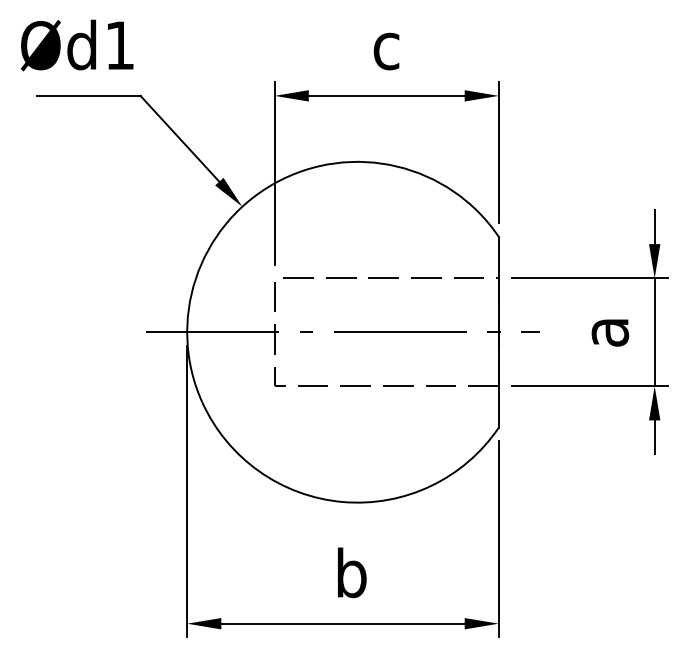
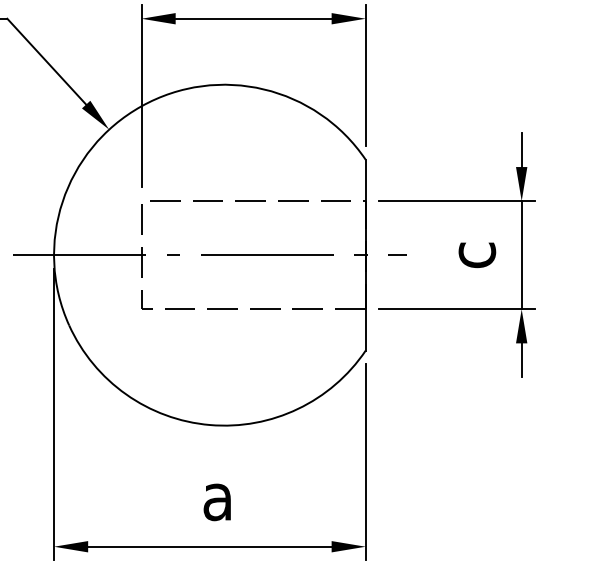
text: (610, 332) -> (477, 255), a -> c
text: (351, 572) -> (218, 495), b -> a

